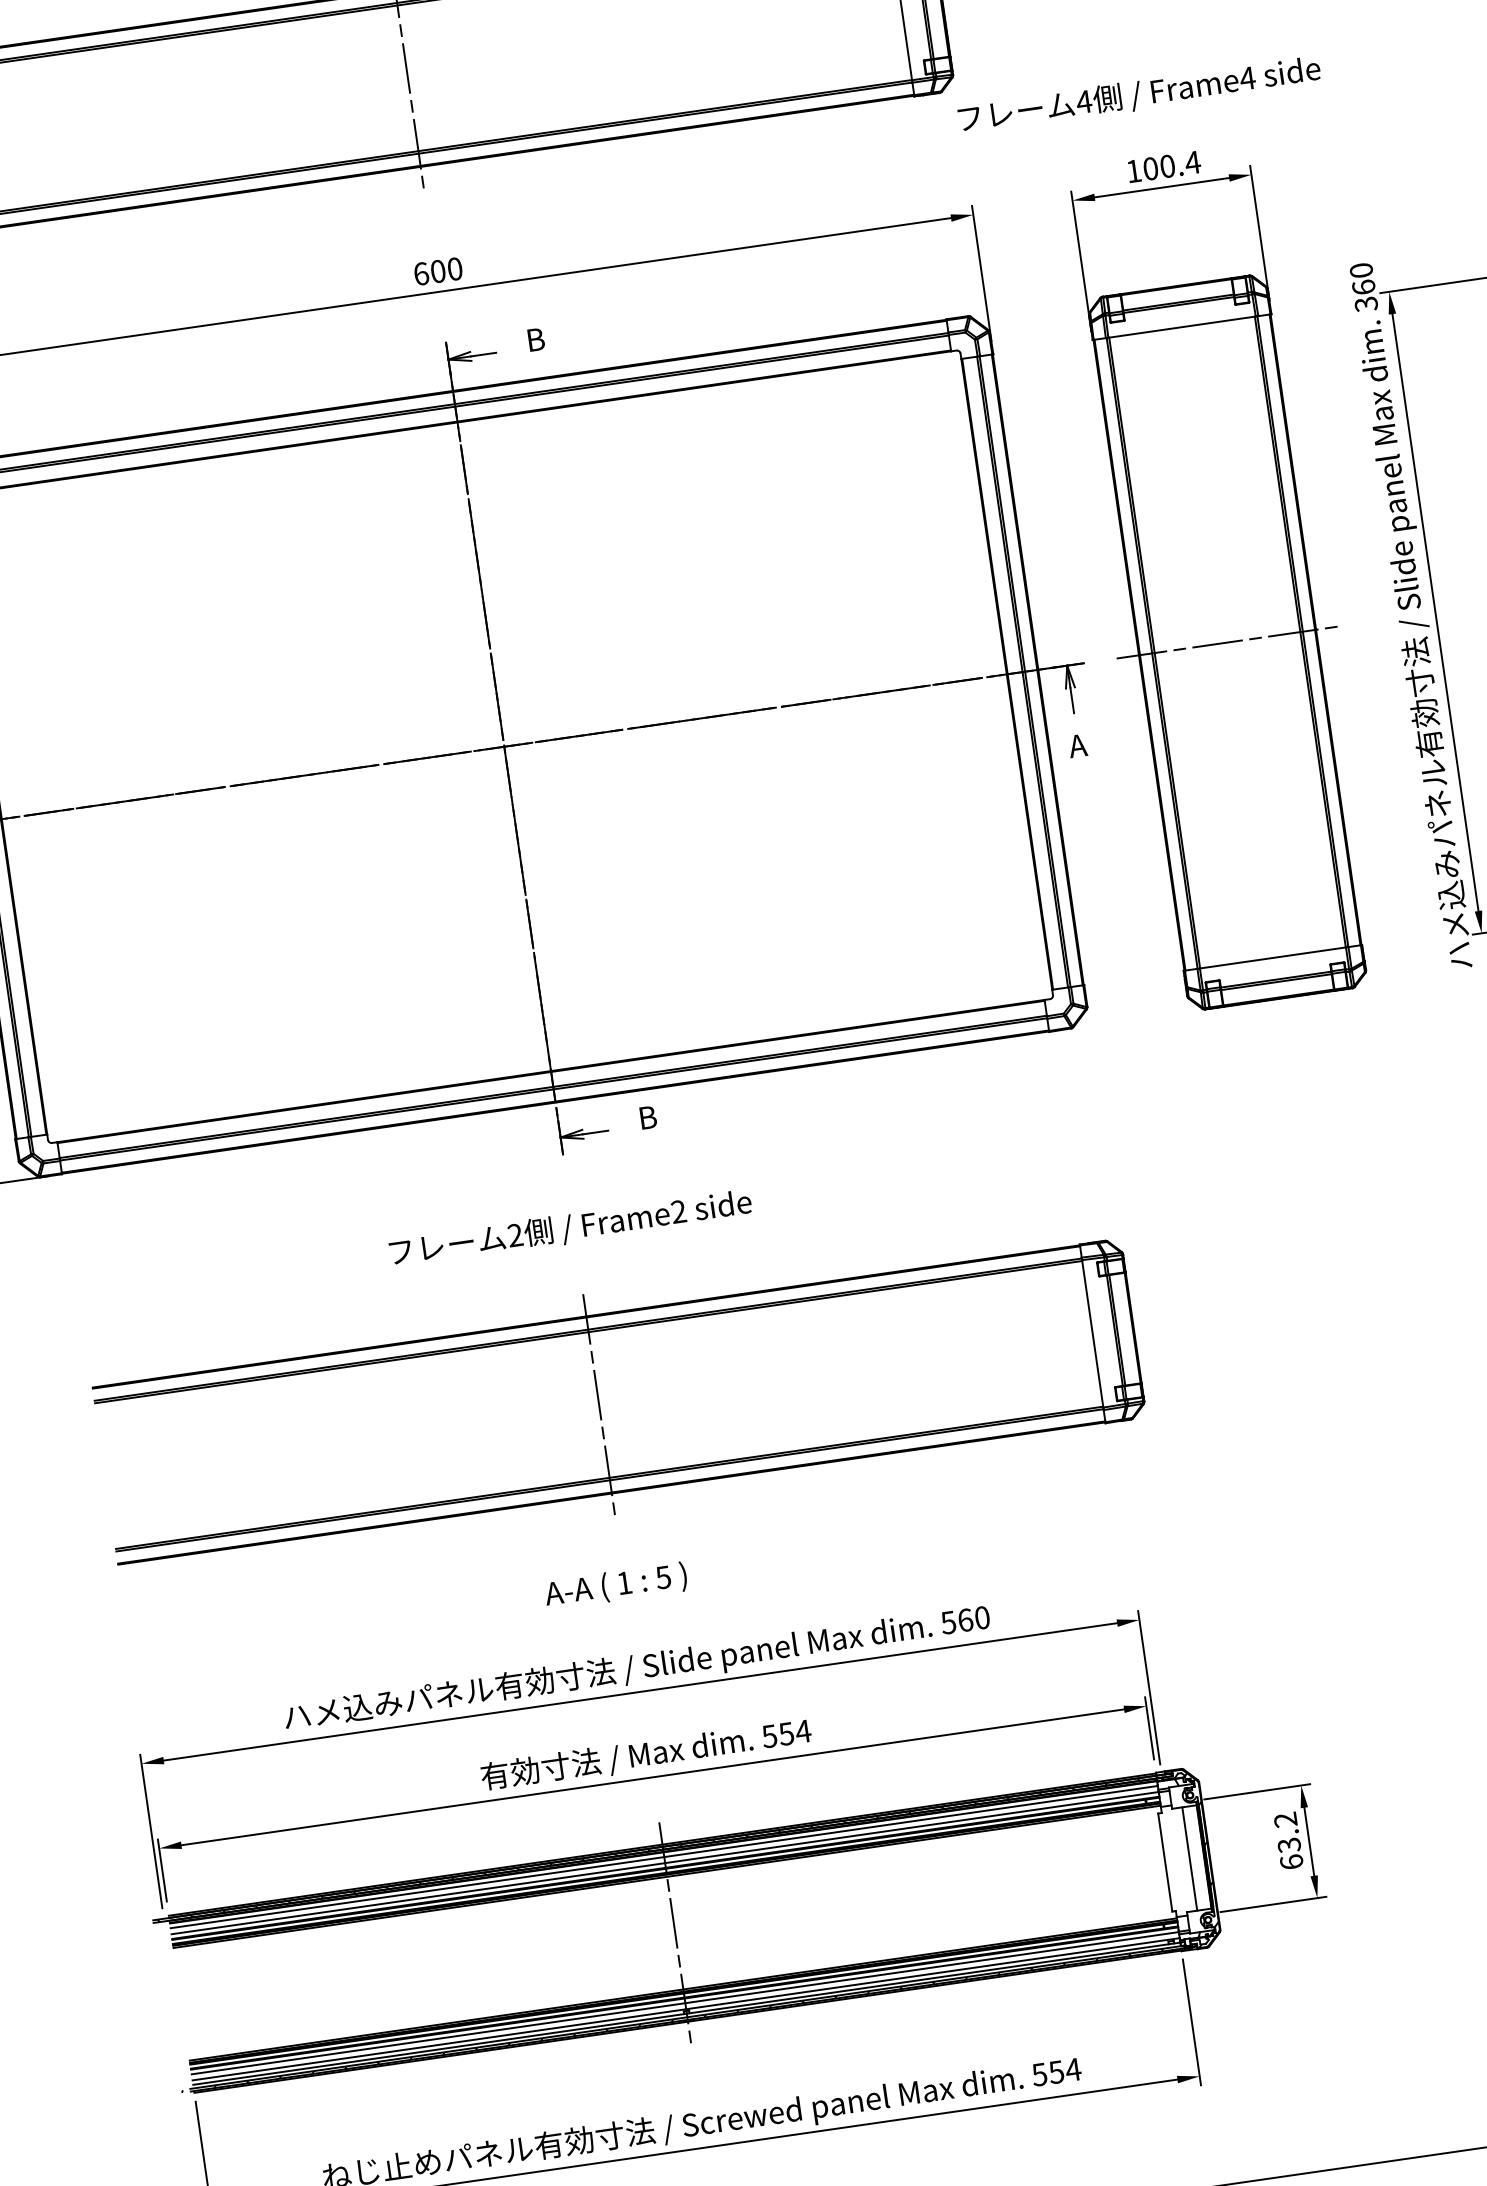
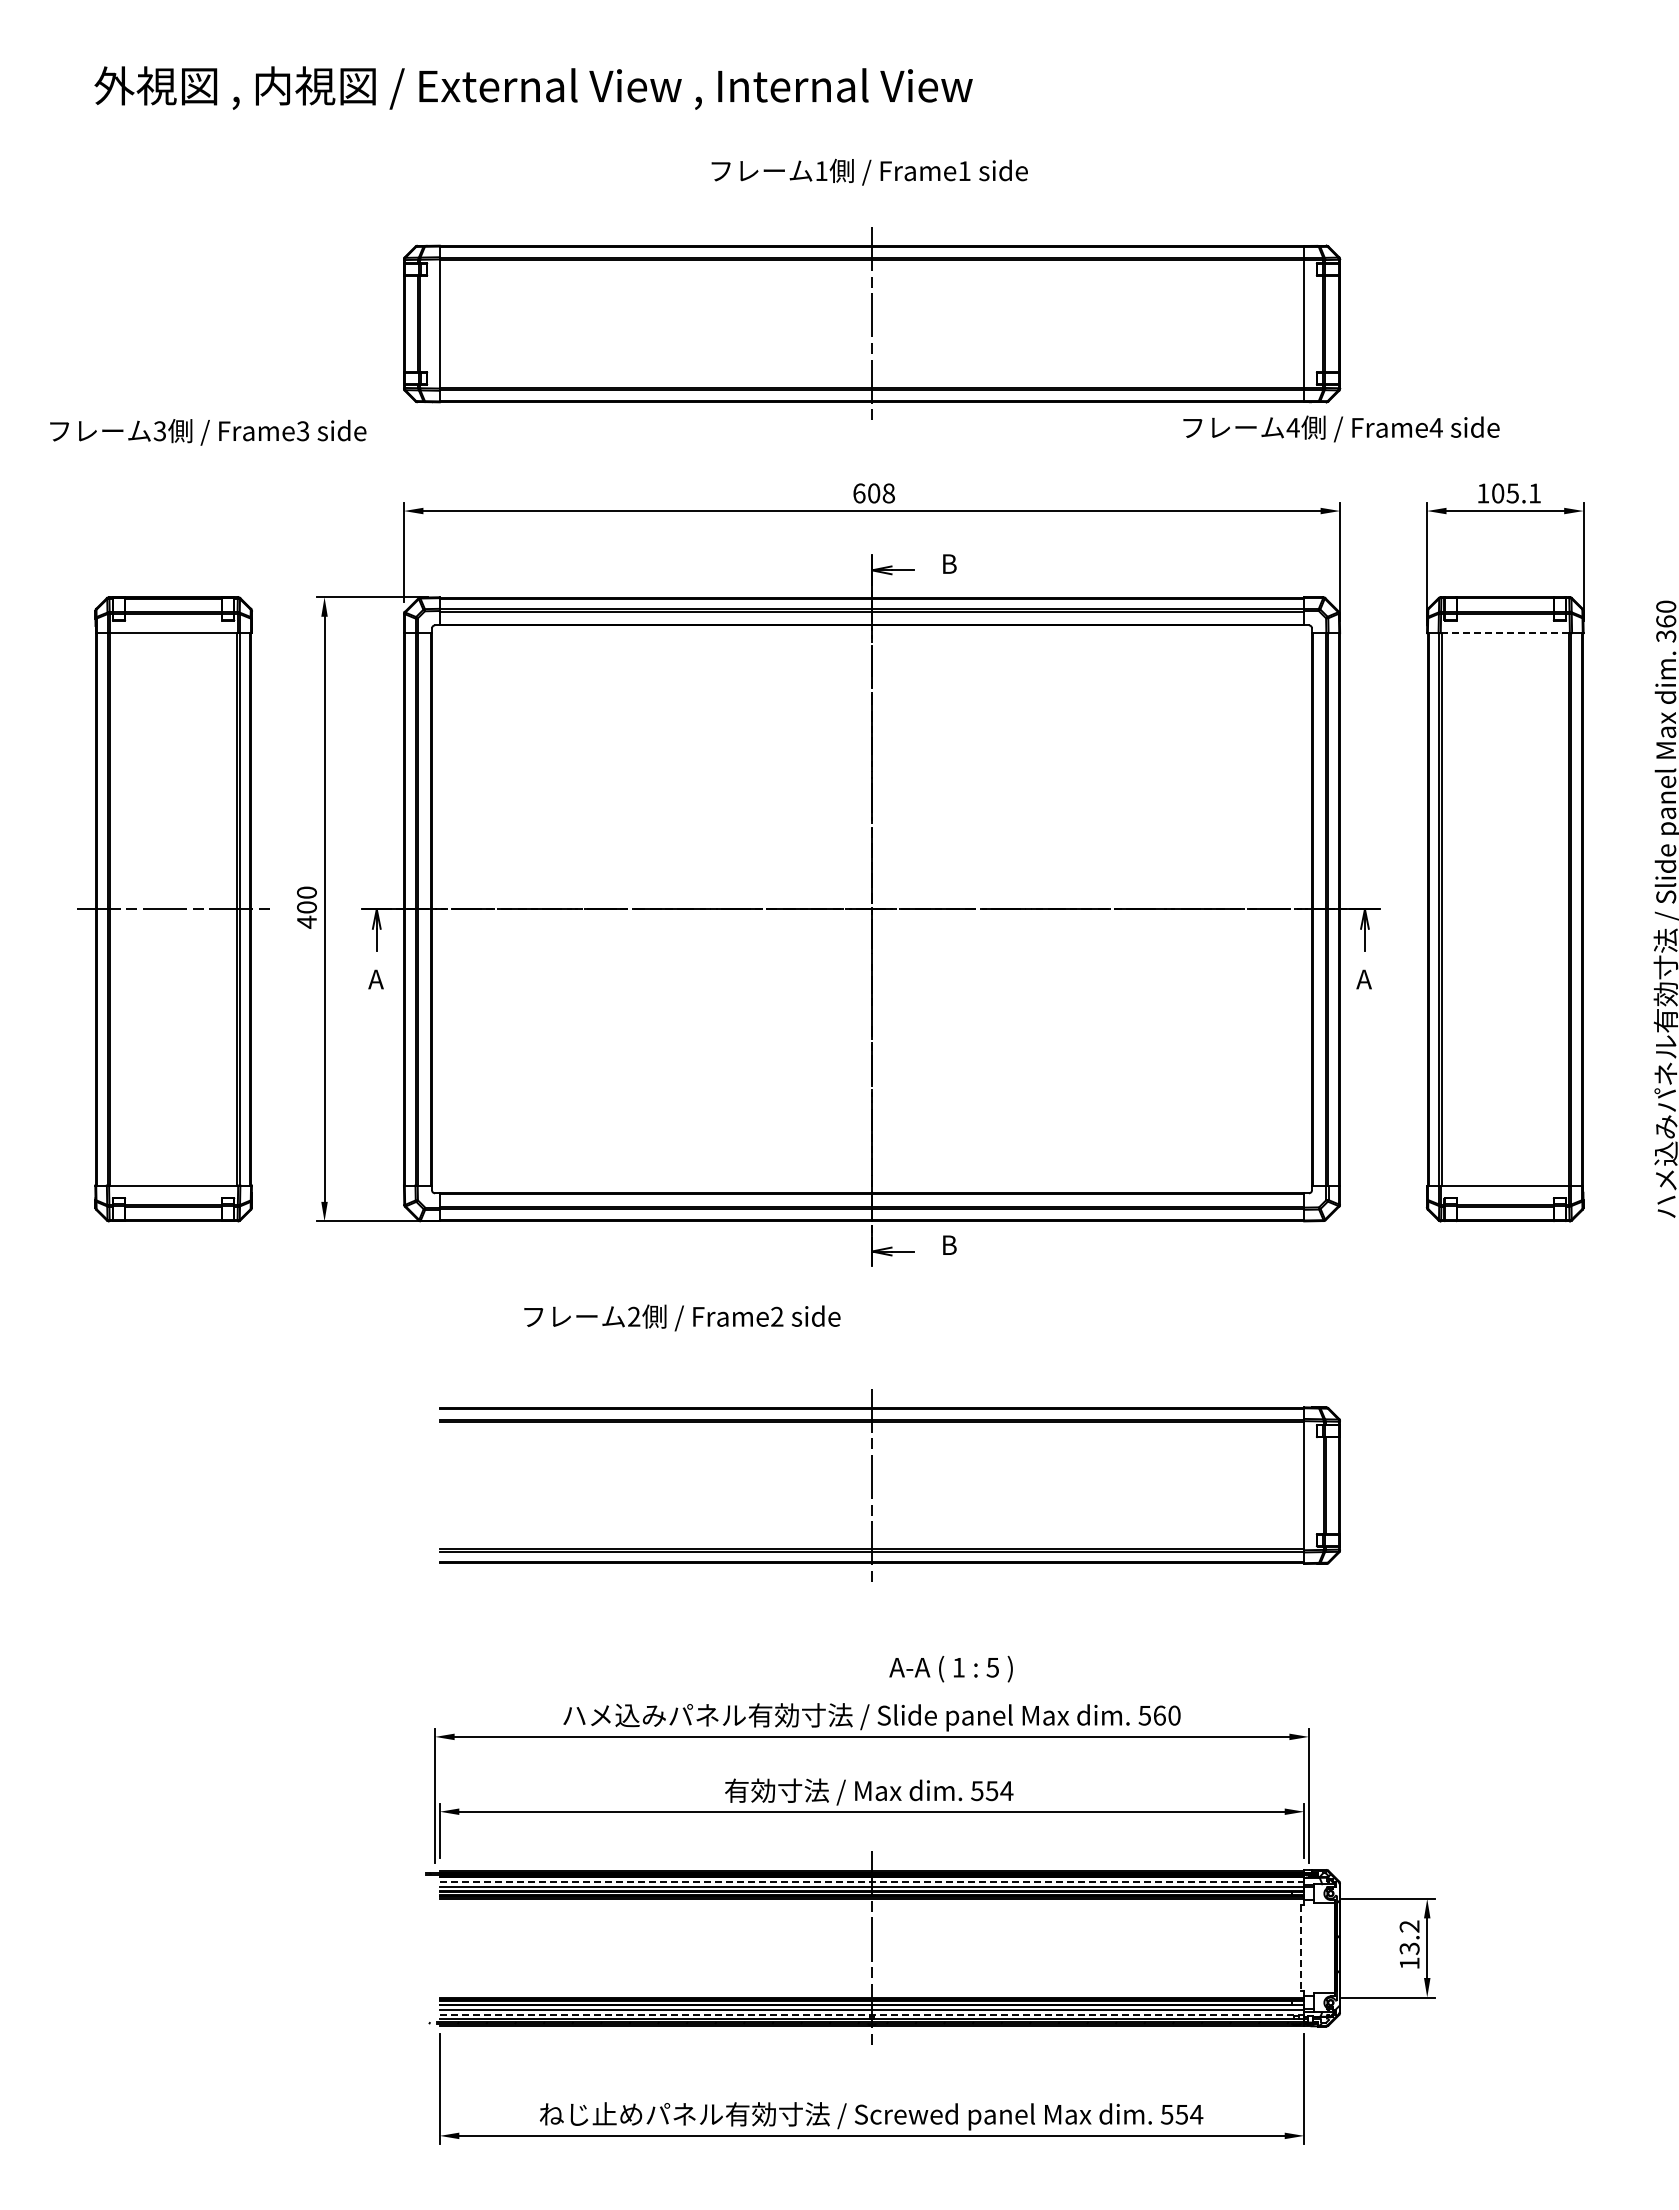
text: (1139, 94) -> (1341, 428), moved
text: (1179, 164) -> (1523, 493), 100.4 -> 105.1
text: (454, 269) -> (888, 493), 600 -> 608
line: (1182, 327) -> (1505, 633), solid -> dashed
line: (1227, 642) -> (1505, 909), removed
text: (570, 1228) -> (682, 1317), moved
text: (615, 1586) -> (950, 1669), moved
line: (664, 1856) -> (872, 1881), solid -> dashed
line: (1189, 1858) -> (1322, 1947), removed
line: (1165, 1862) -> (1301, 1948), solid -> dashed
text: (1291, 1862) -> (1409, 1963), 63.2 -> 13.2
line: (686, 2008) -> (872, 2014), solid -> dashed

